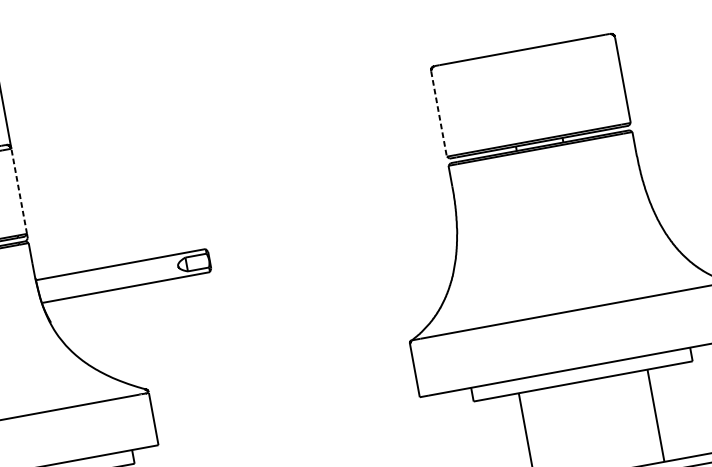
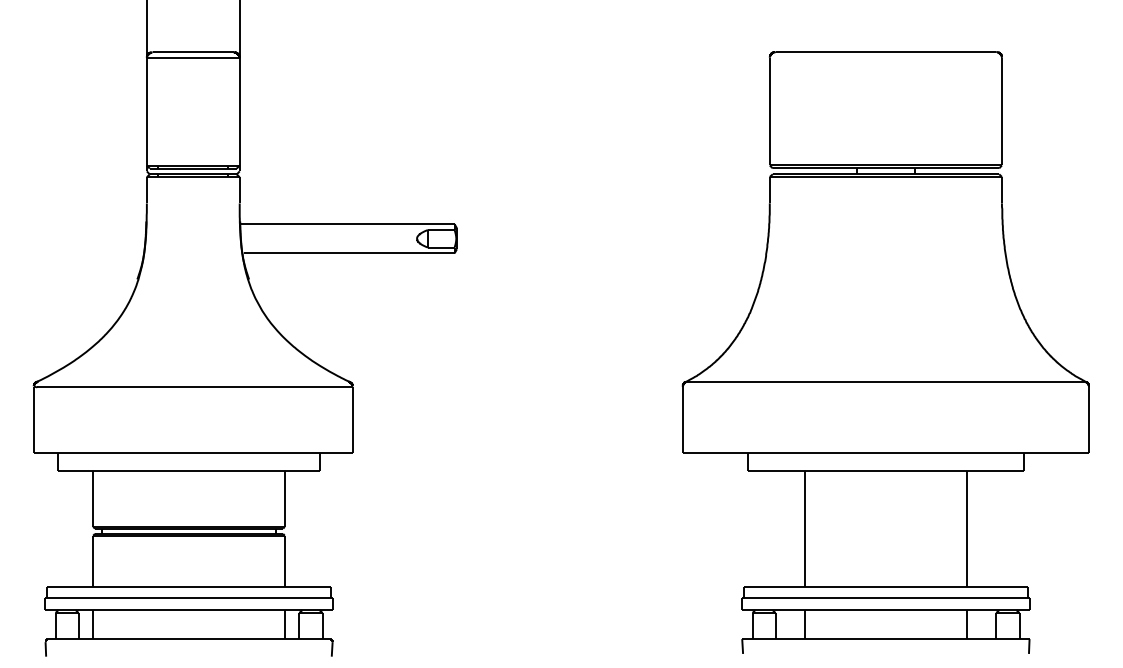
line: (438, 114) -> (769, 111), dashed -> solid
line: (18, 191) -> (239, 111), dashed -> solid

